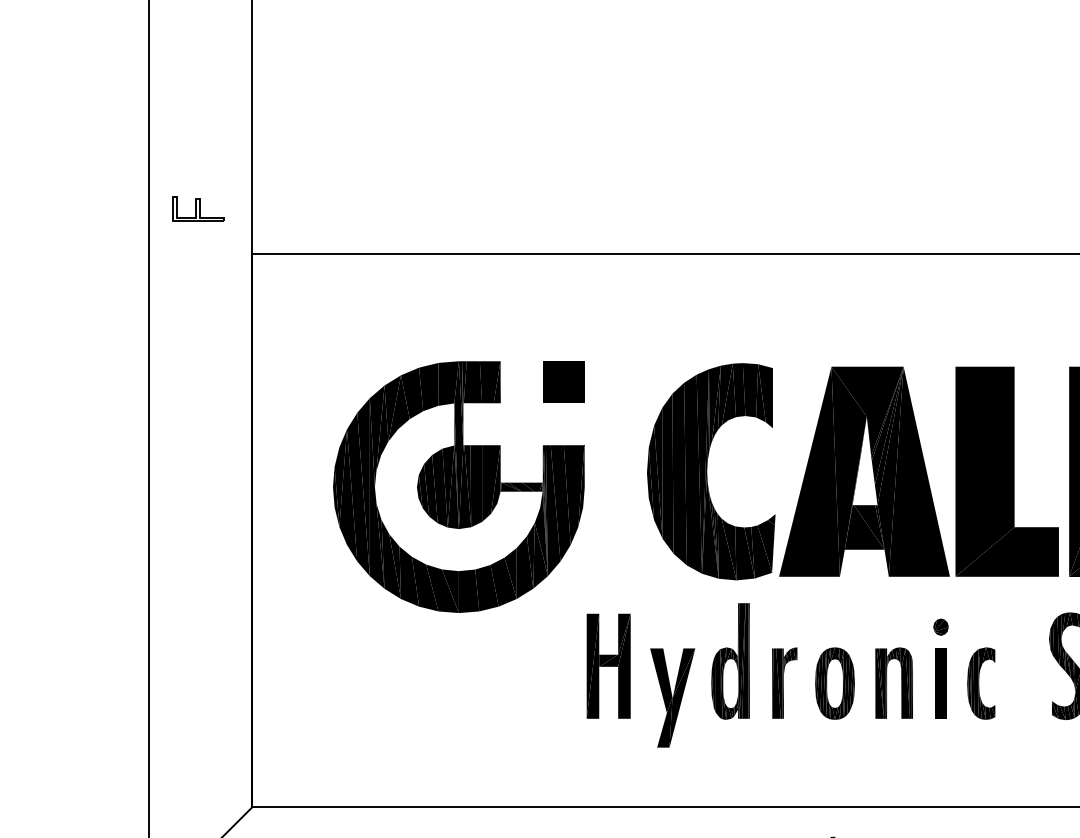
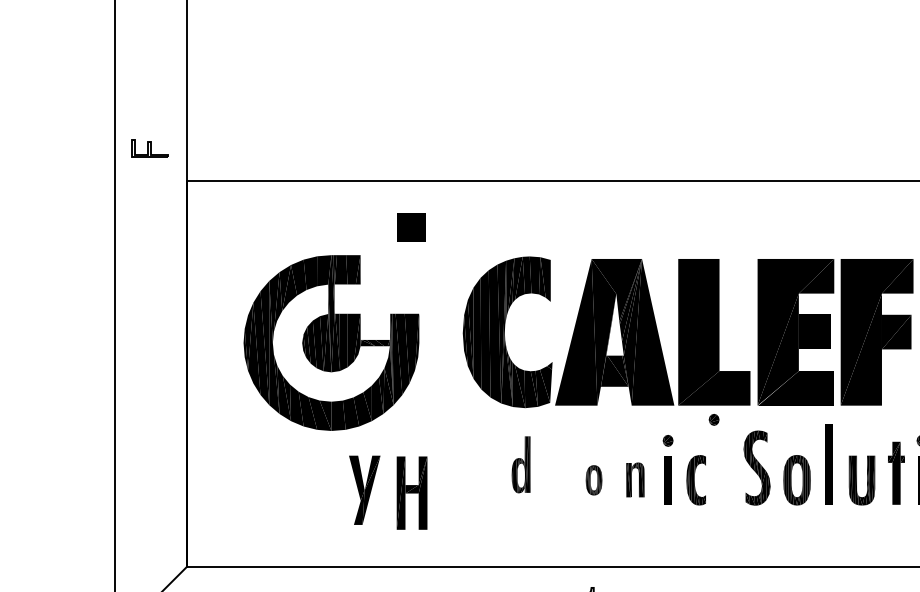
part: (563, 381) -> (411, 227), moved
part: (1005, 596) -> (713, 419), added
part: (729, 661) -> (520, 464), size x0.7
part: (607, 665) -> (411, 492), moved
part: (784, 682) -> (558, 479), removed
part: (894, 682) -> (635, 479), size x0.7
part: (834, 683) -> (593, 480), size x0.6
part: (672, 696) -> (364, 489), moved

